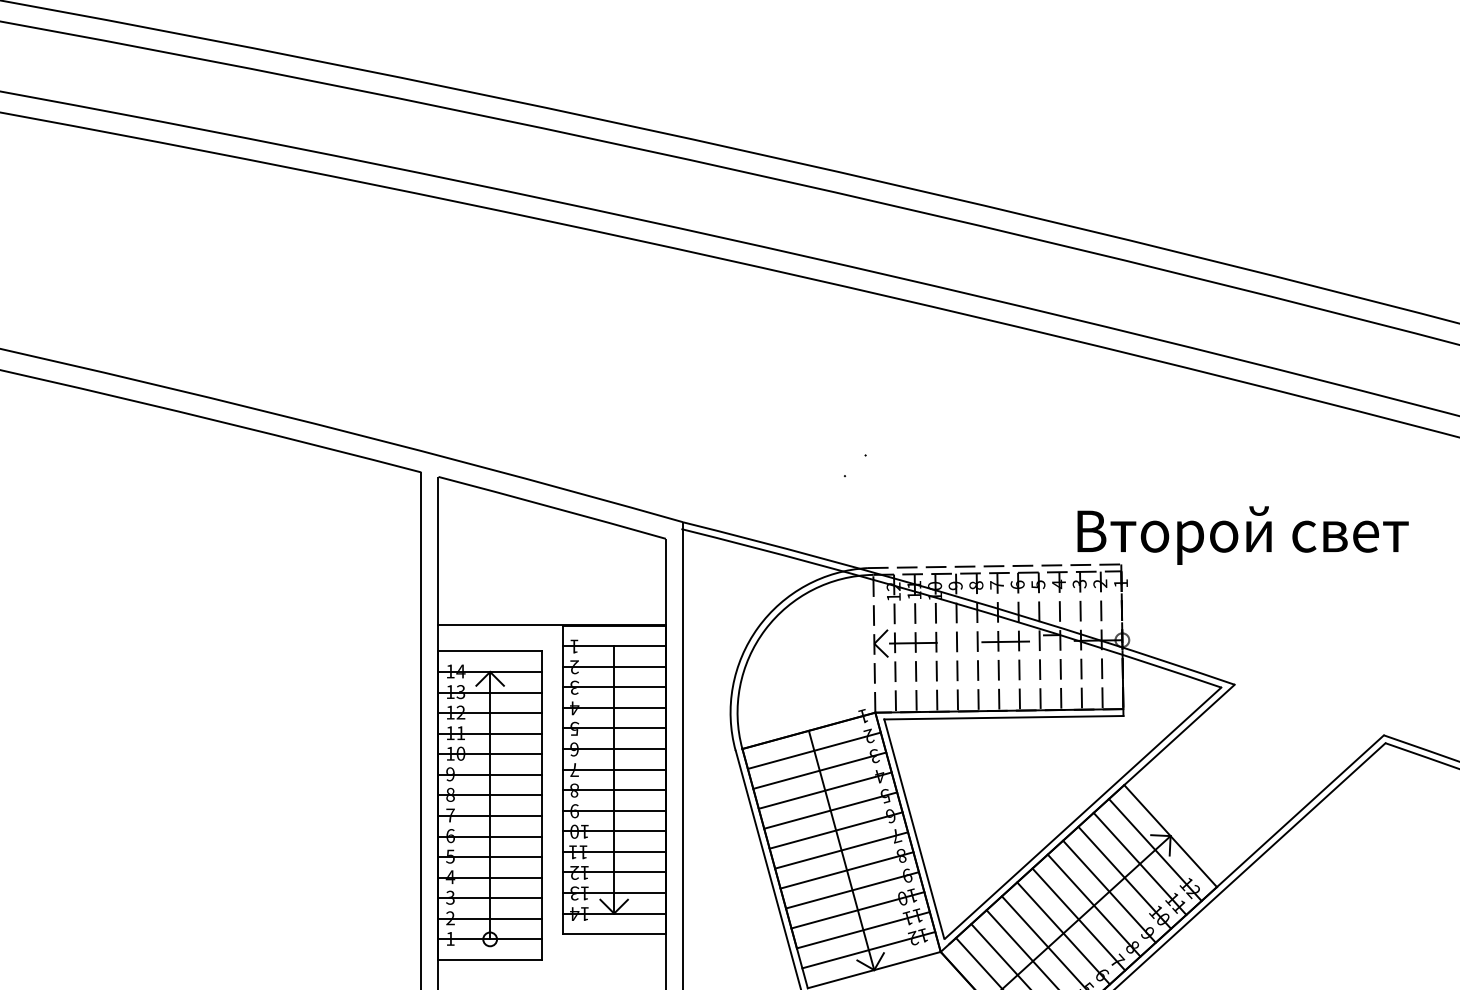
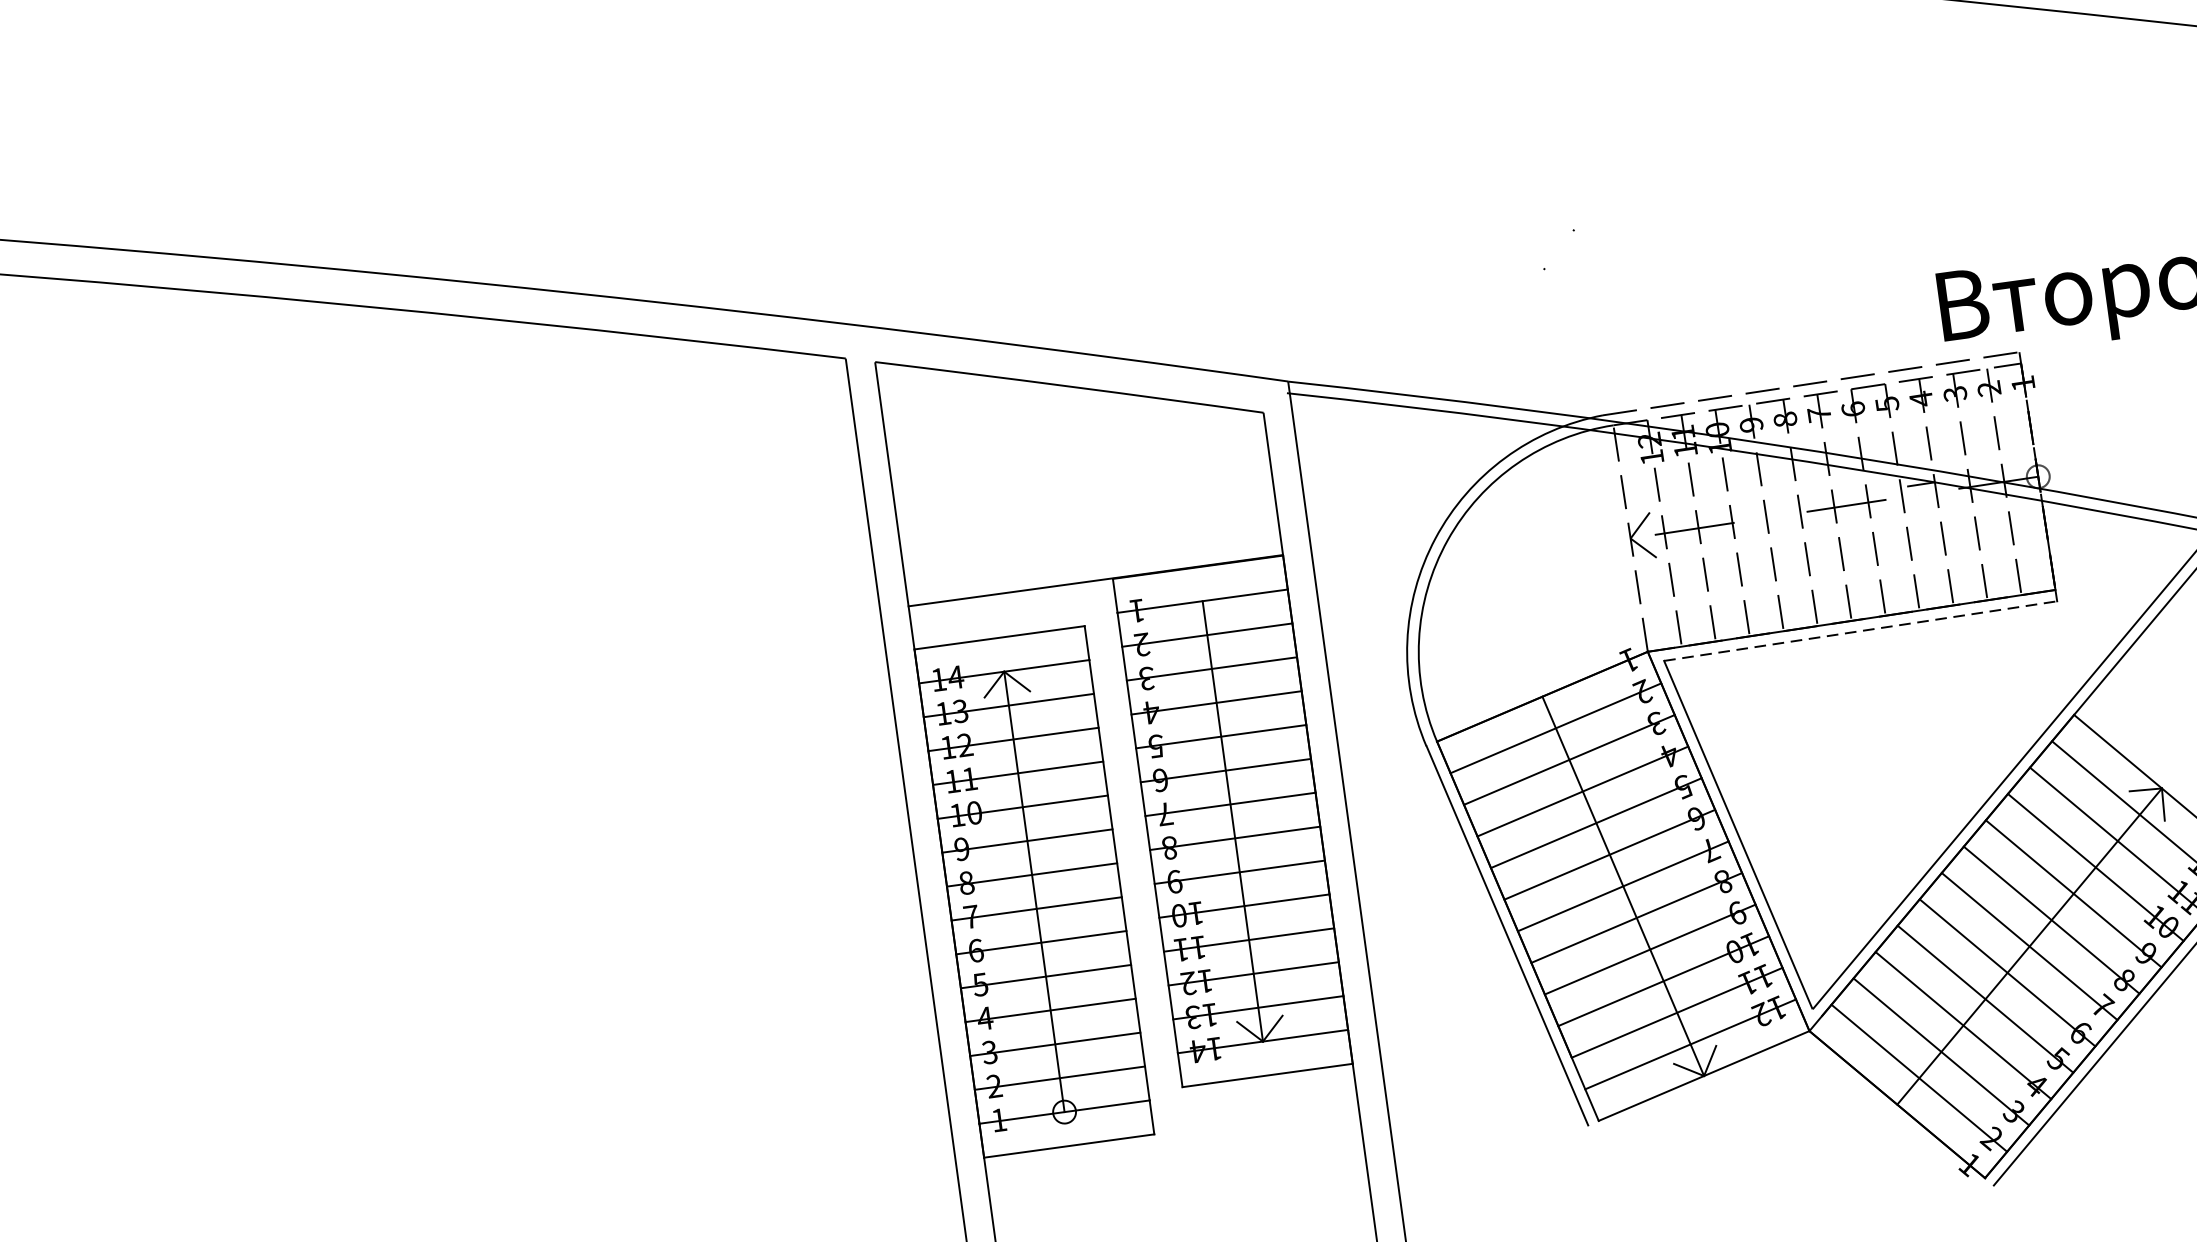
line: (1003, 717) -> (1859, 630), solid -> dashed

